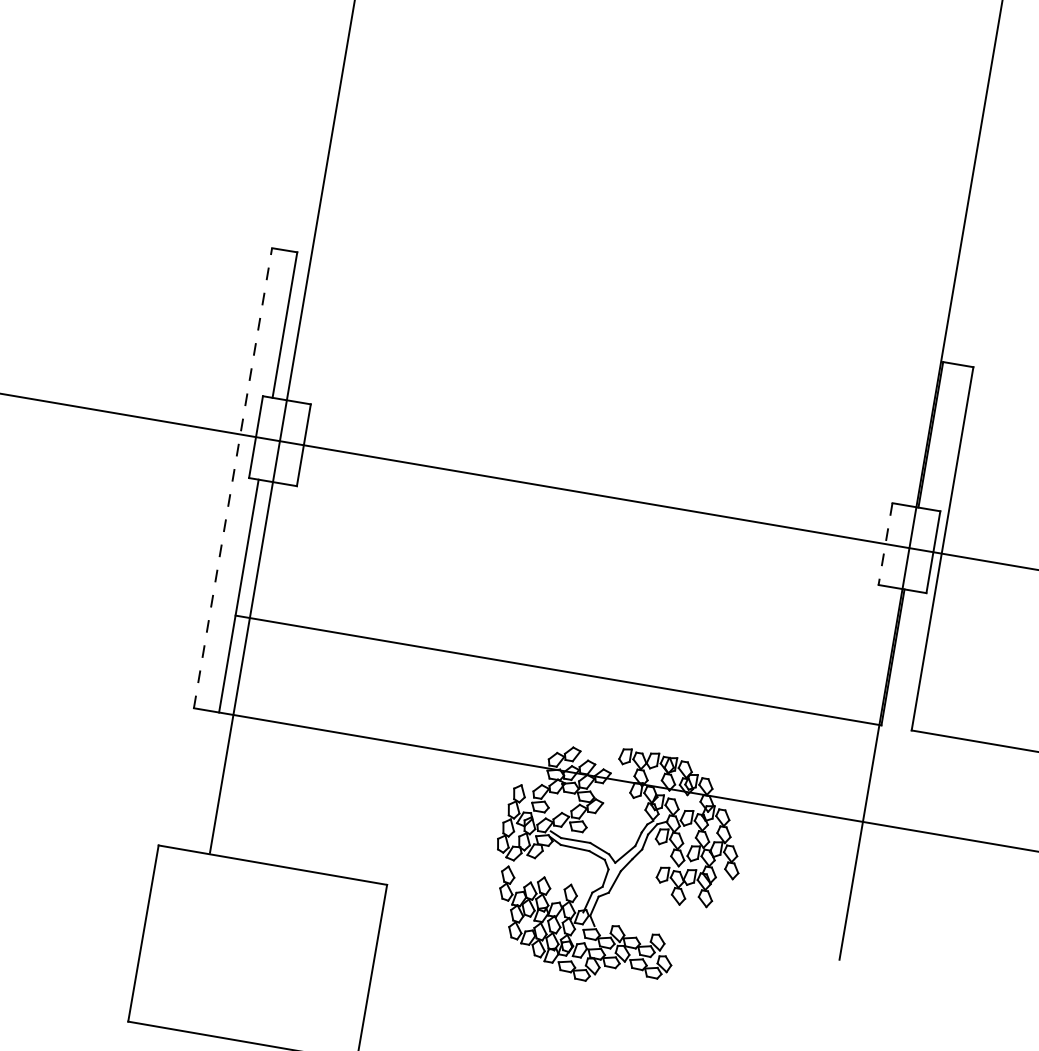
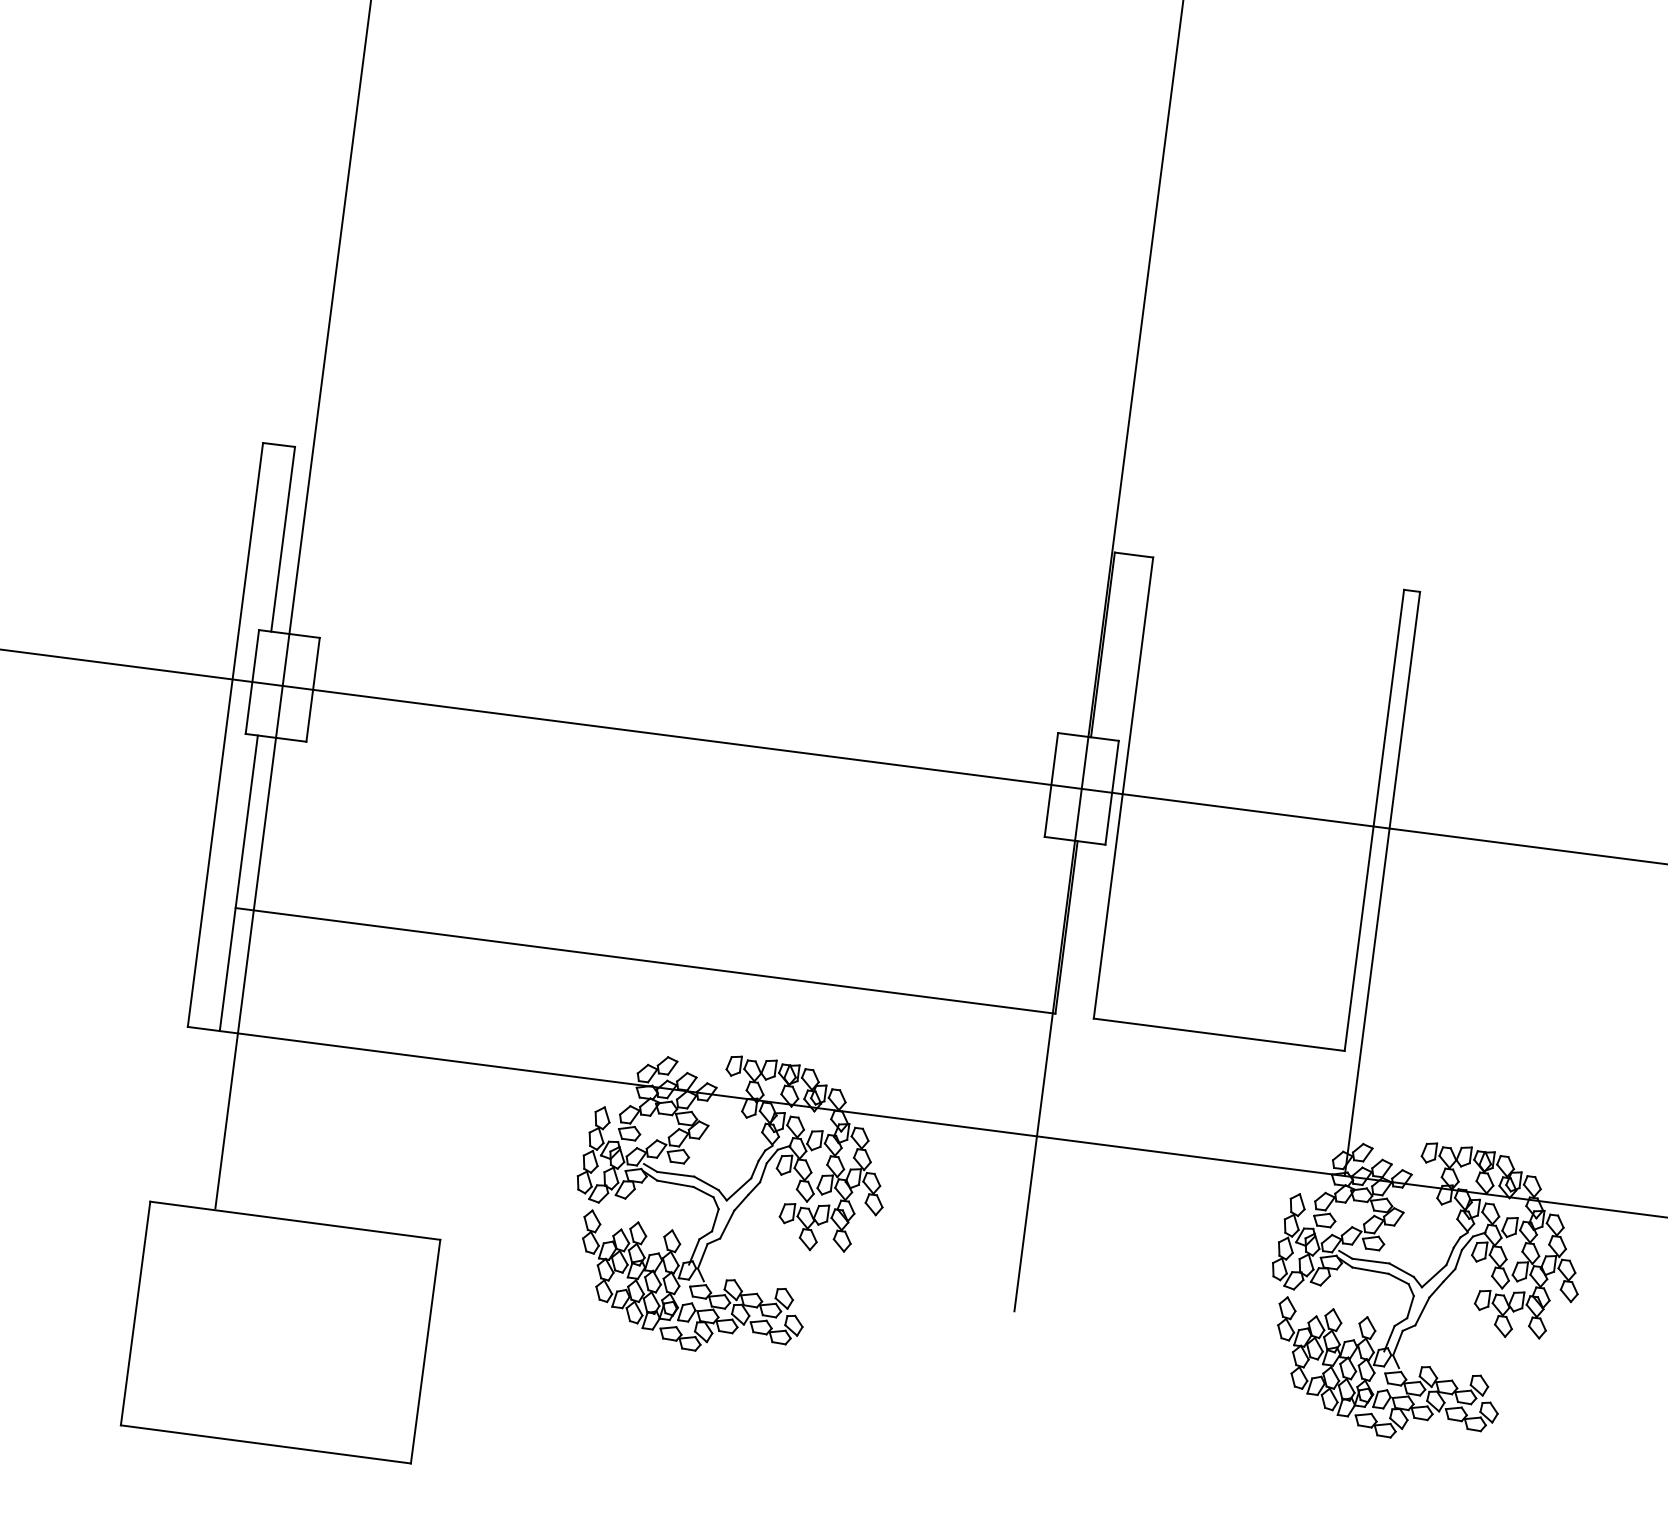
line: (233, 477) -> (225, 734), dashed -> solid
line: (885, 544) -> (1051, 785), dashed -> solid

